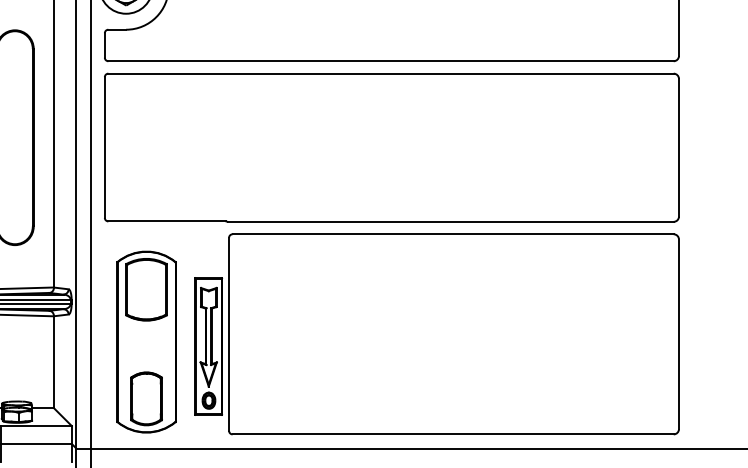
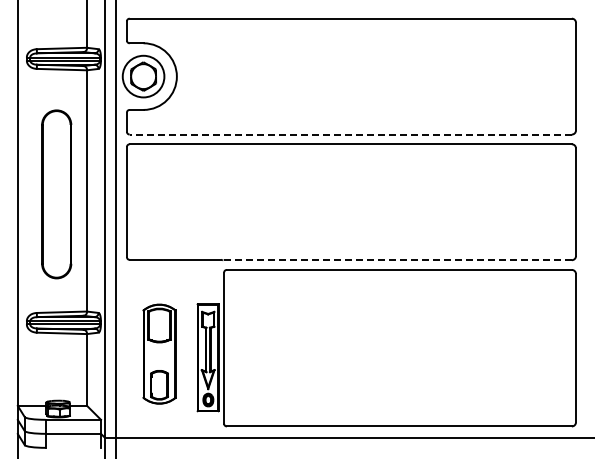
line: (390, 61) -> (350, 134), solid -> dashed
line: (450, 222) -> (397, 260), solid -> dashed
part: (146, 341) -> (159, 353), size x0.7

